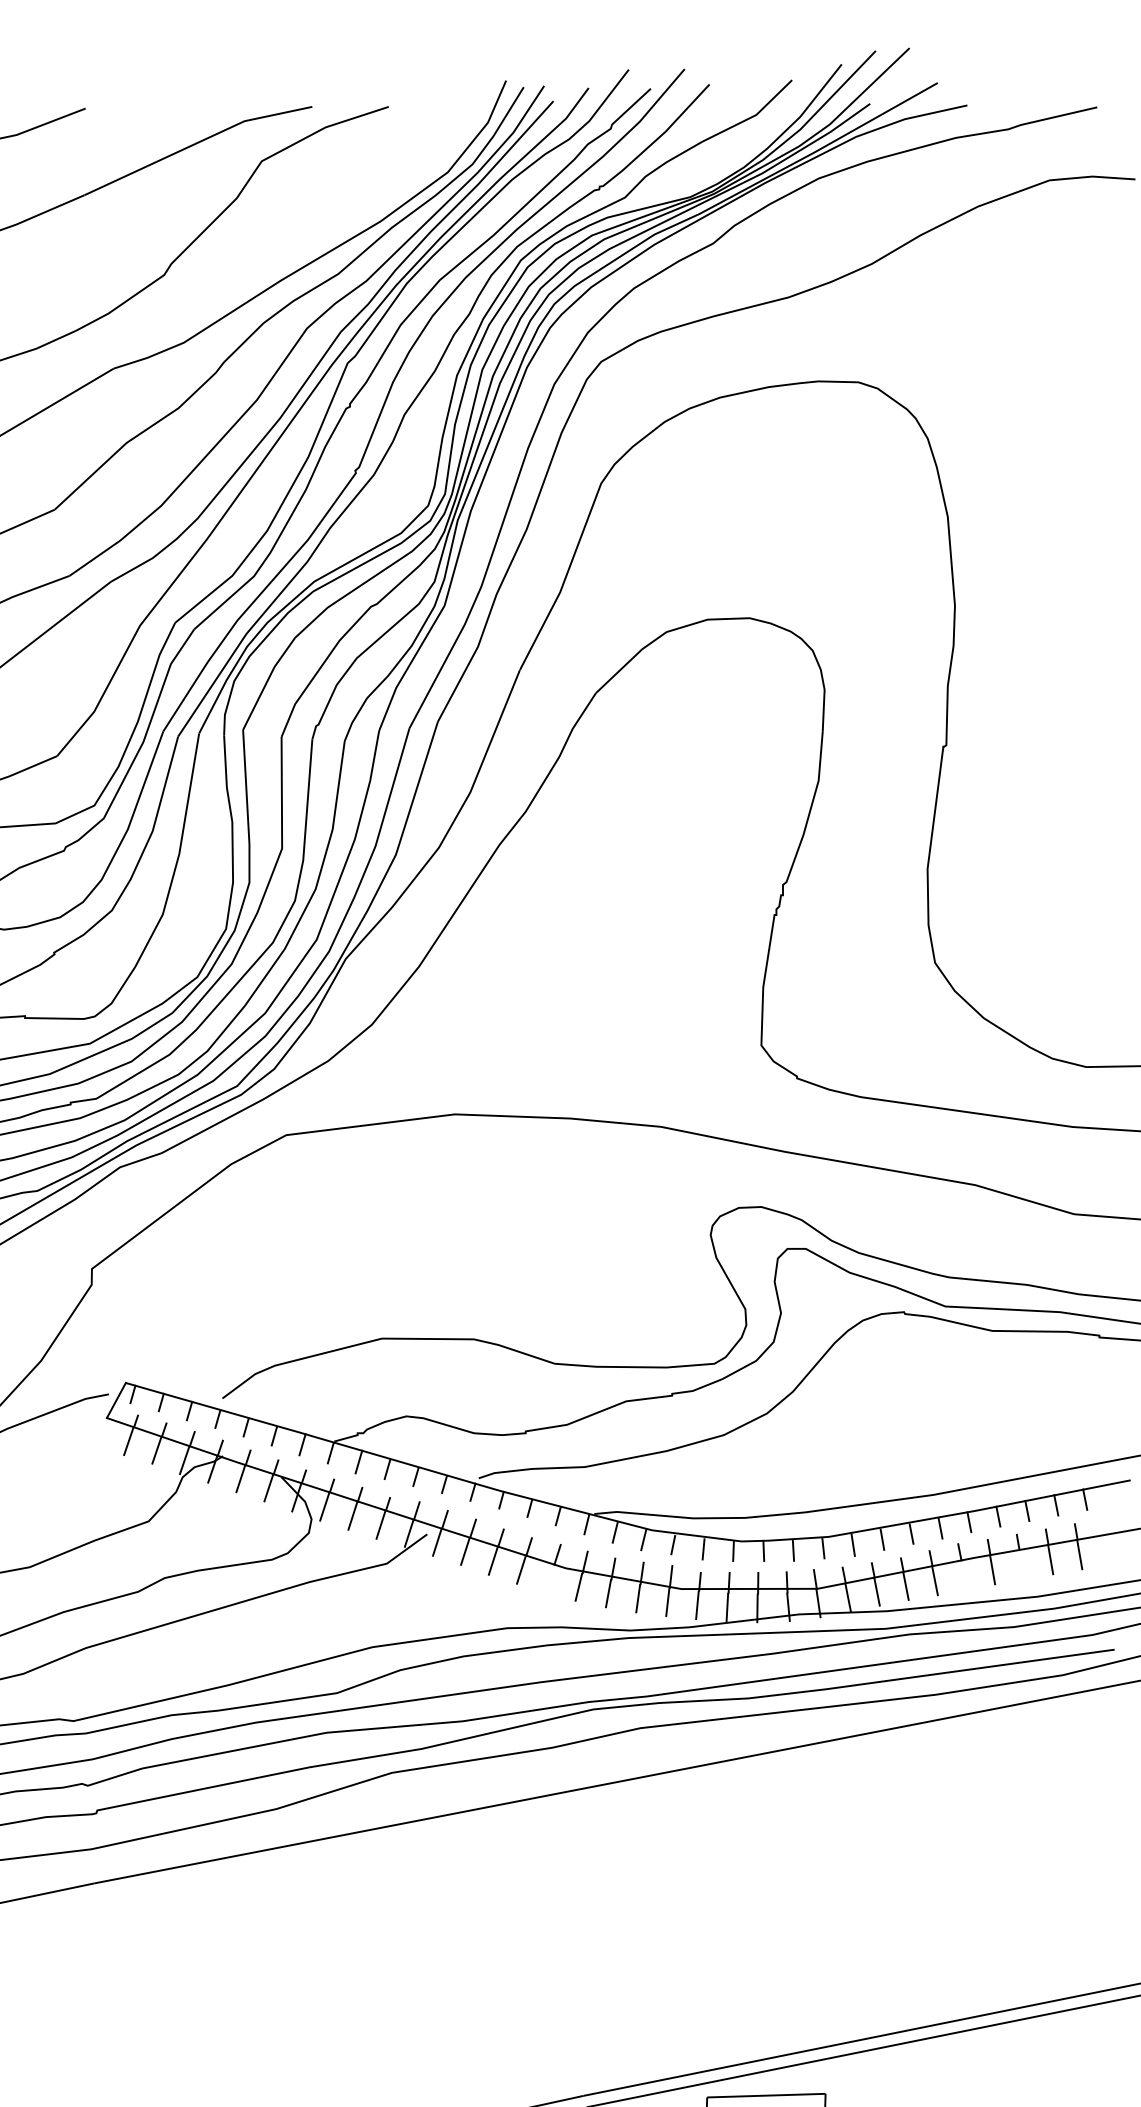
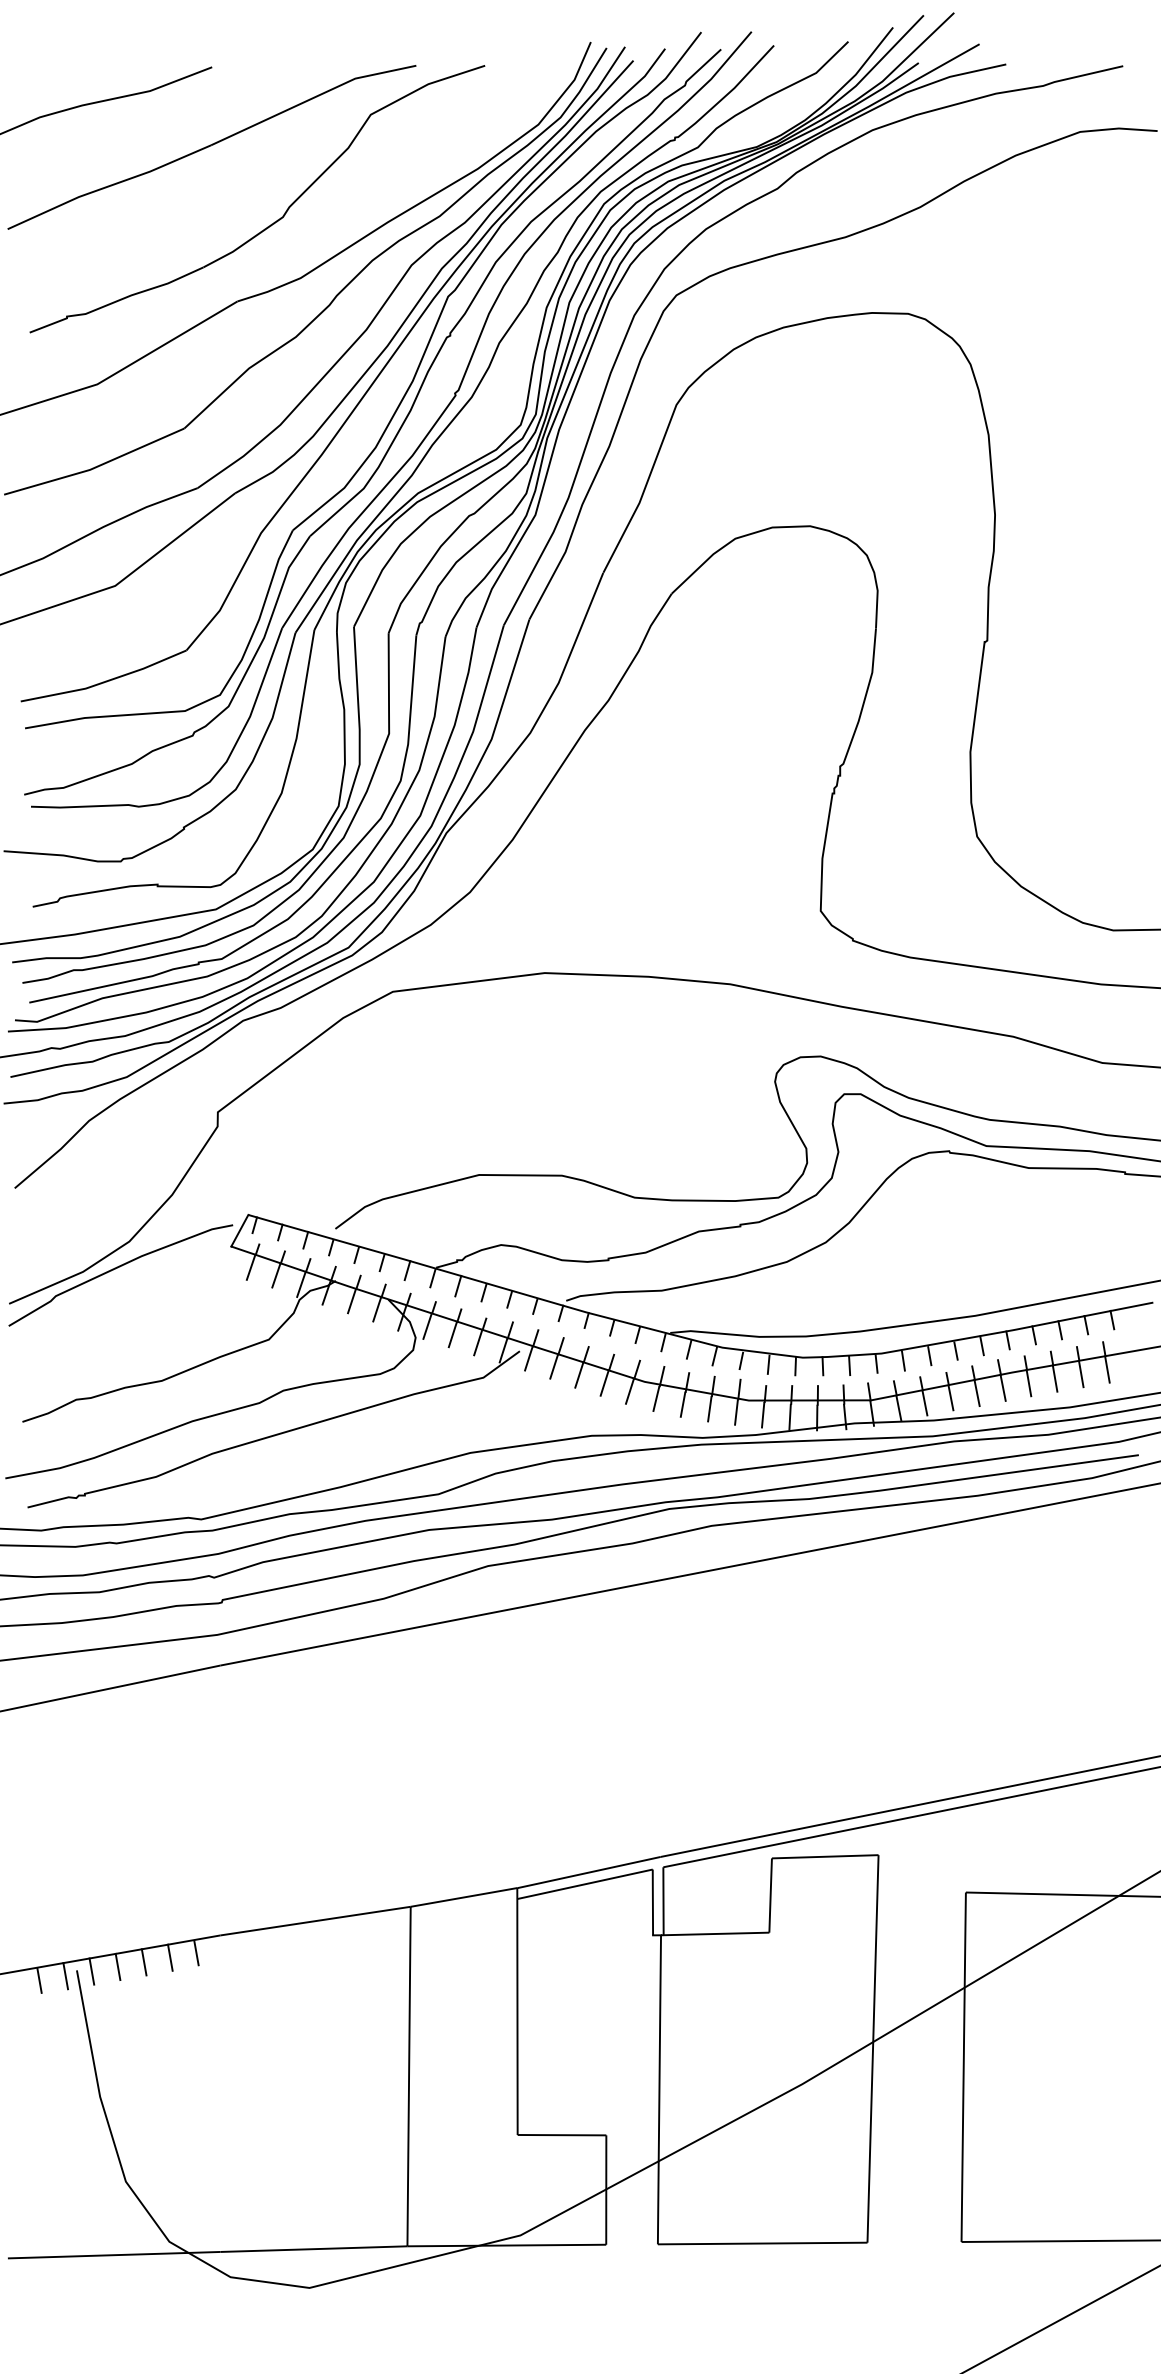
line: (1020, 1564) -> (1054, 1378), added
line: (963, 1574) -> (1002, 1387), added
line: (550, 1577) -> (630, 1390), added

